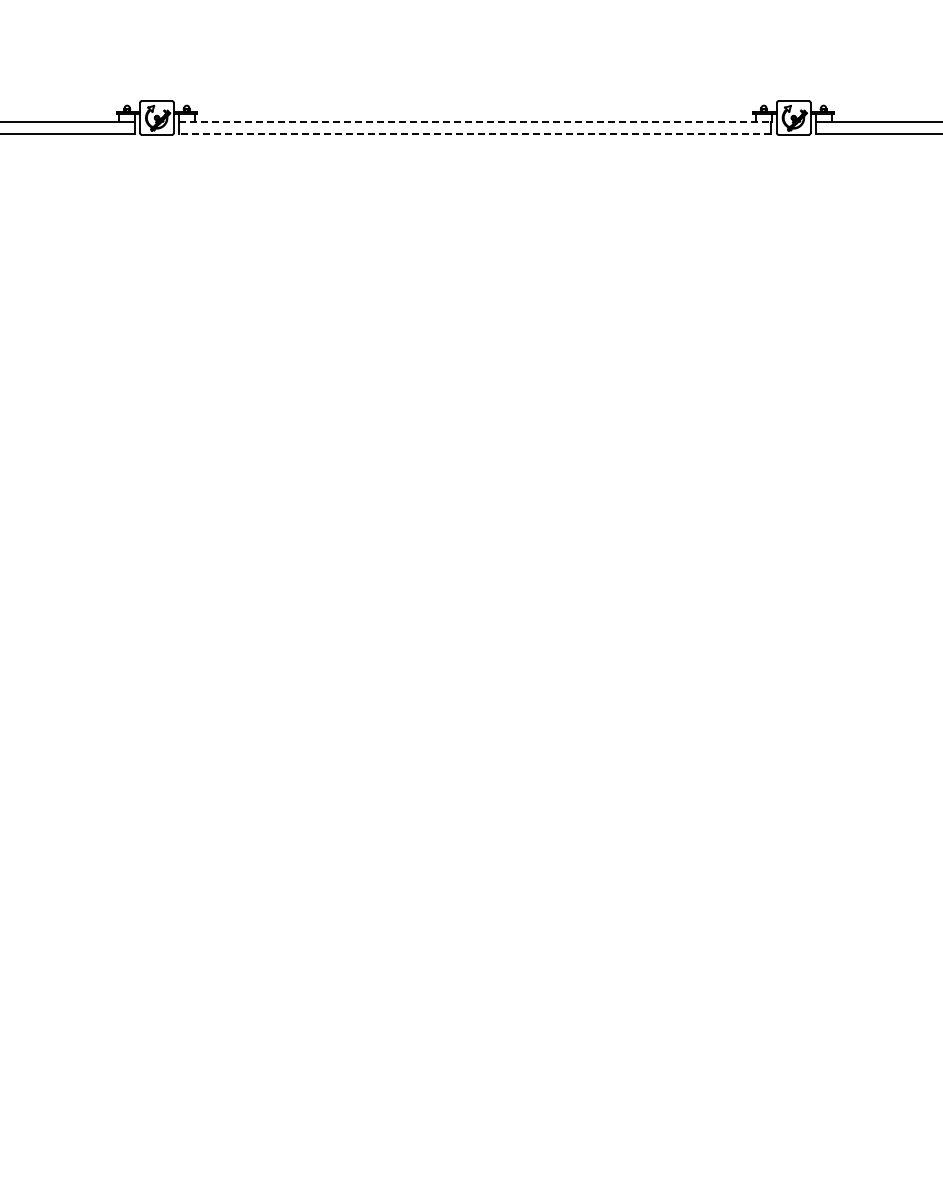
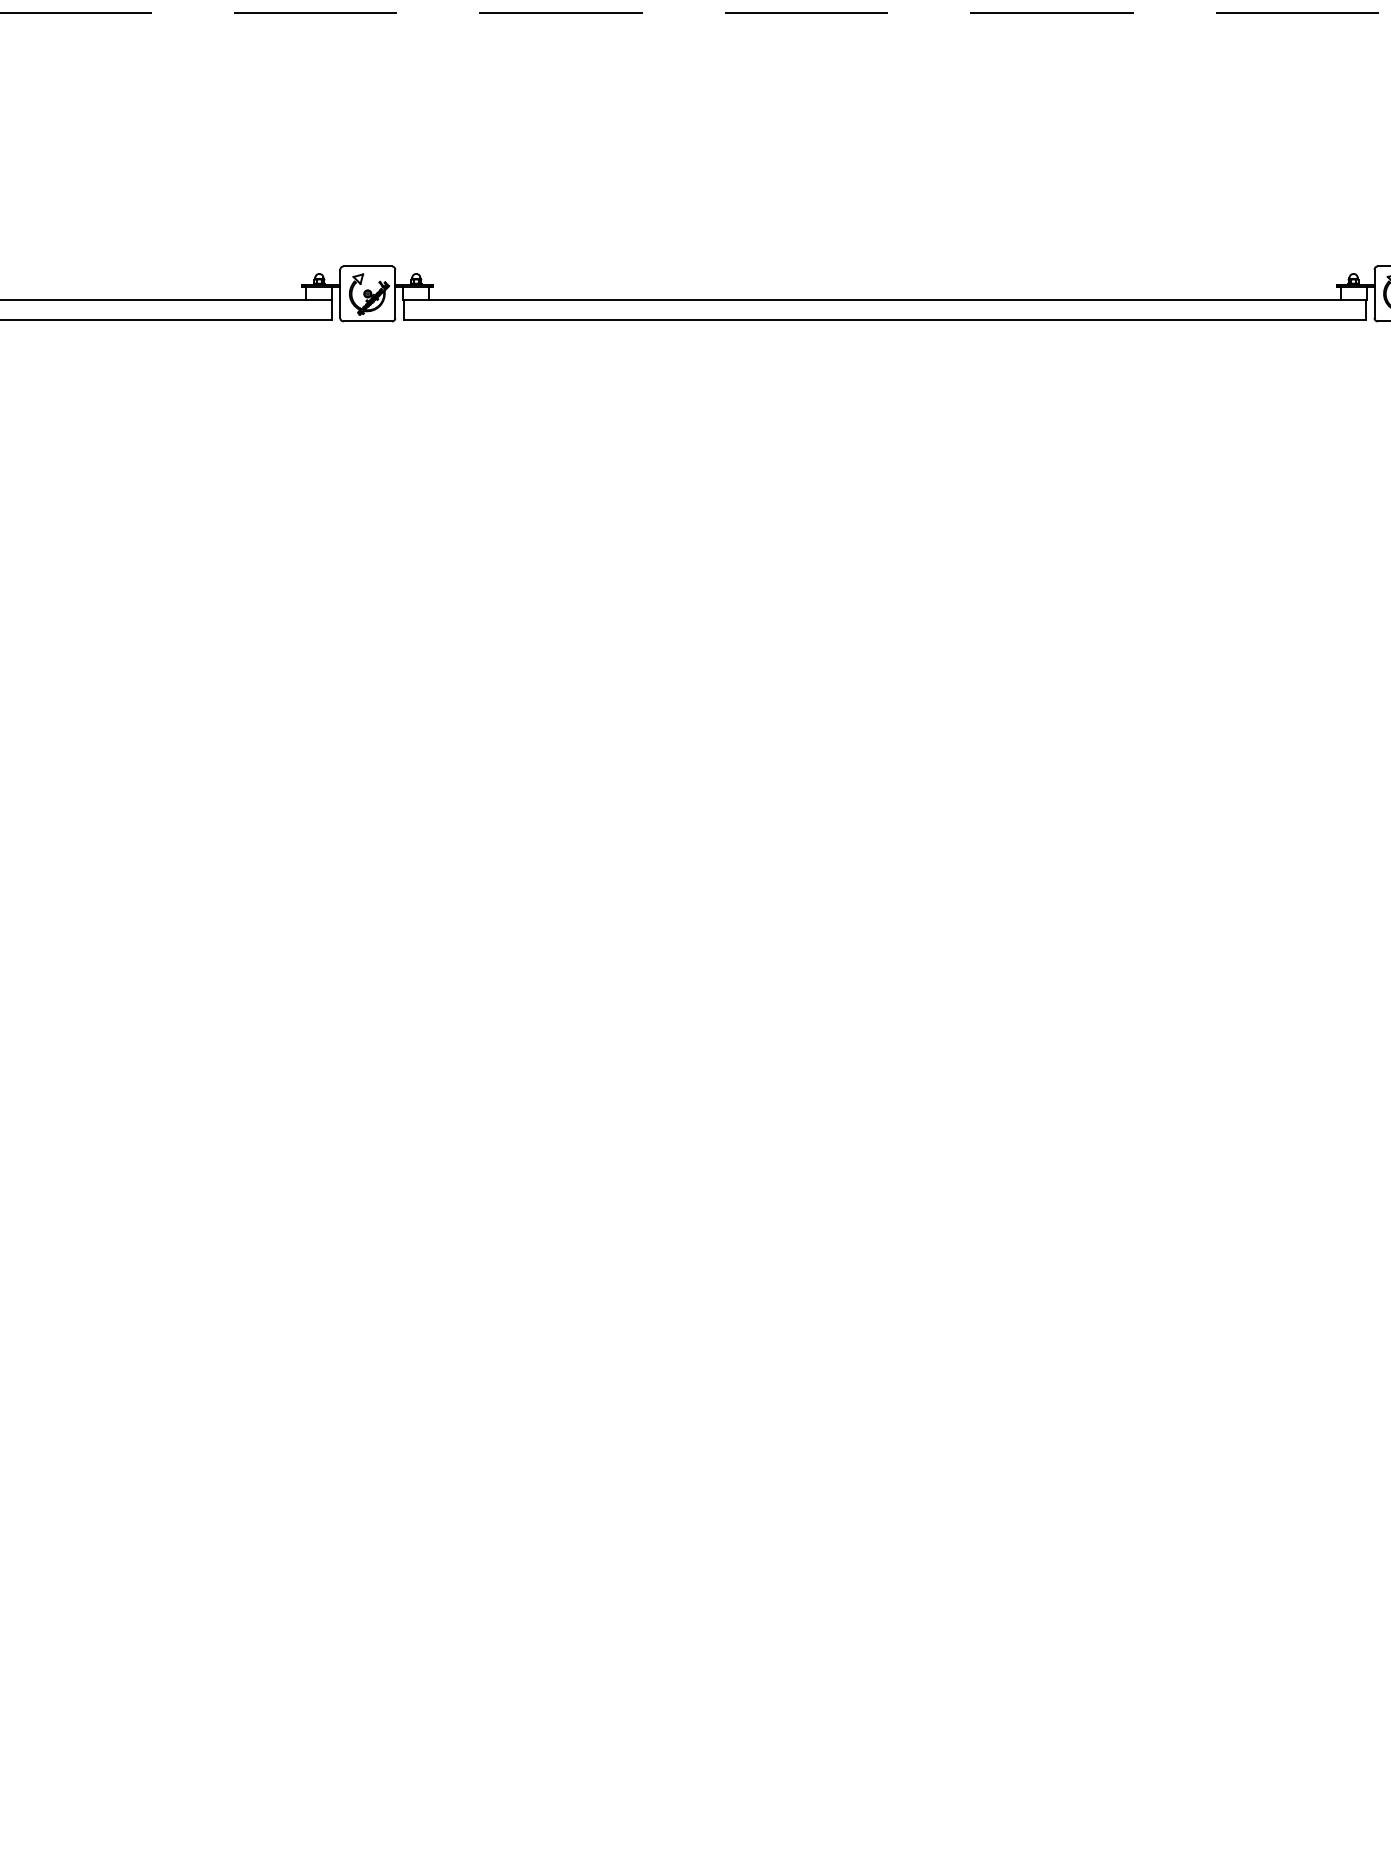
line: (475, 122) -> (885, 301), dashed -> solid
line: (474, 134) -> (883, 320), dashed -> solid

